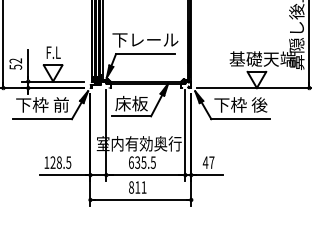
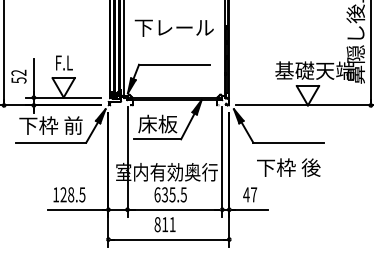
text: (144, 39) -> (173, 27), moved
text: (240, 104) -> (288, 167), moved

